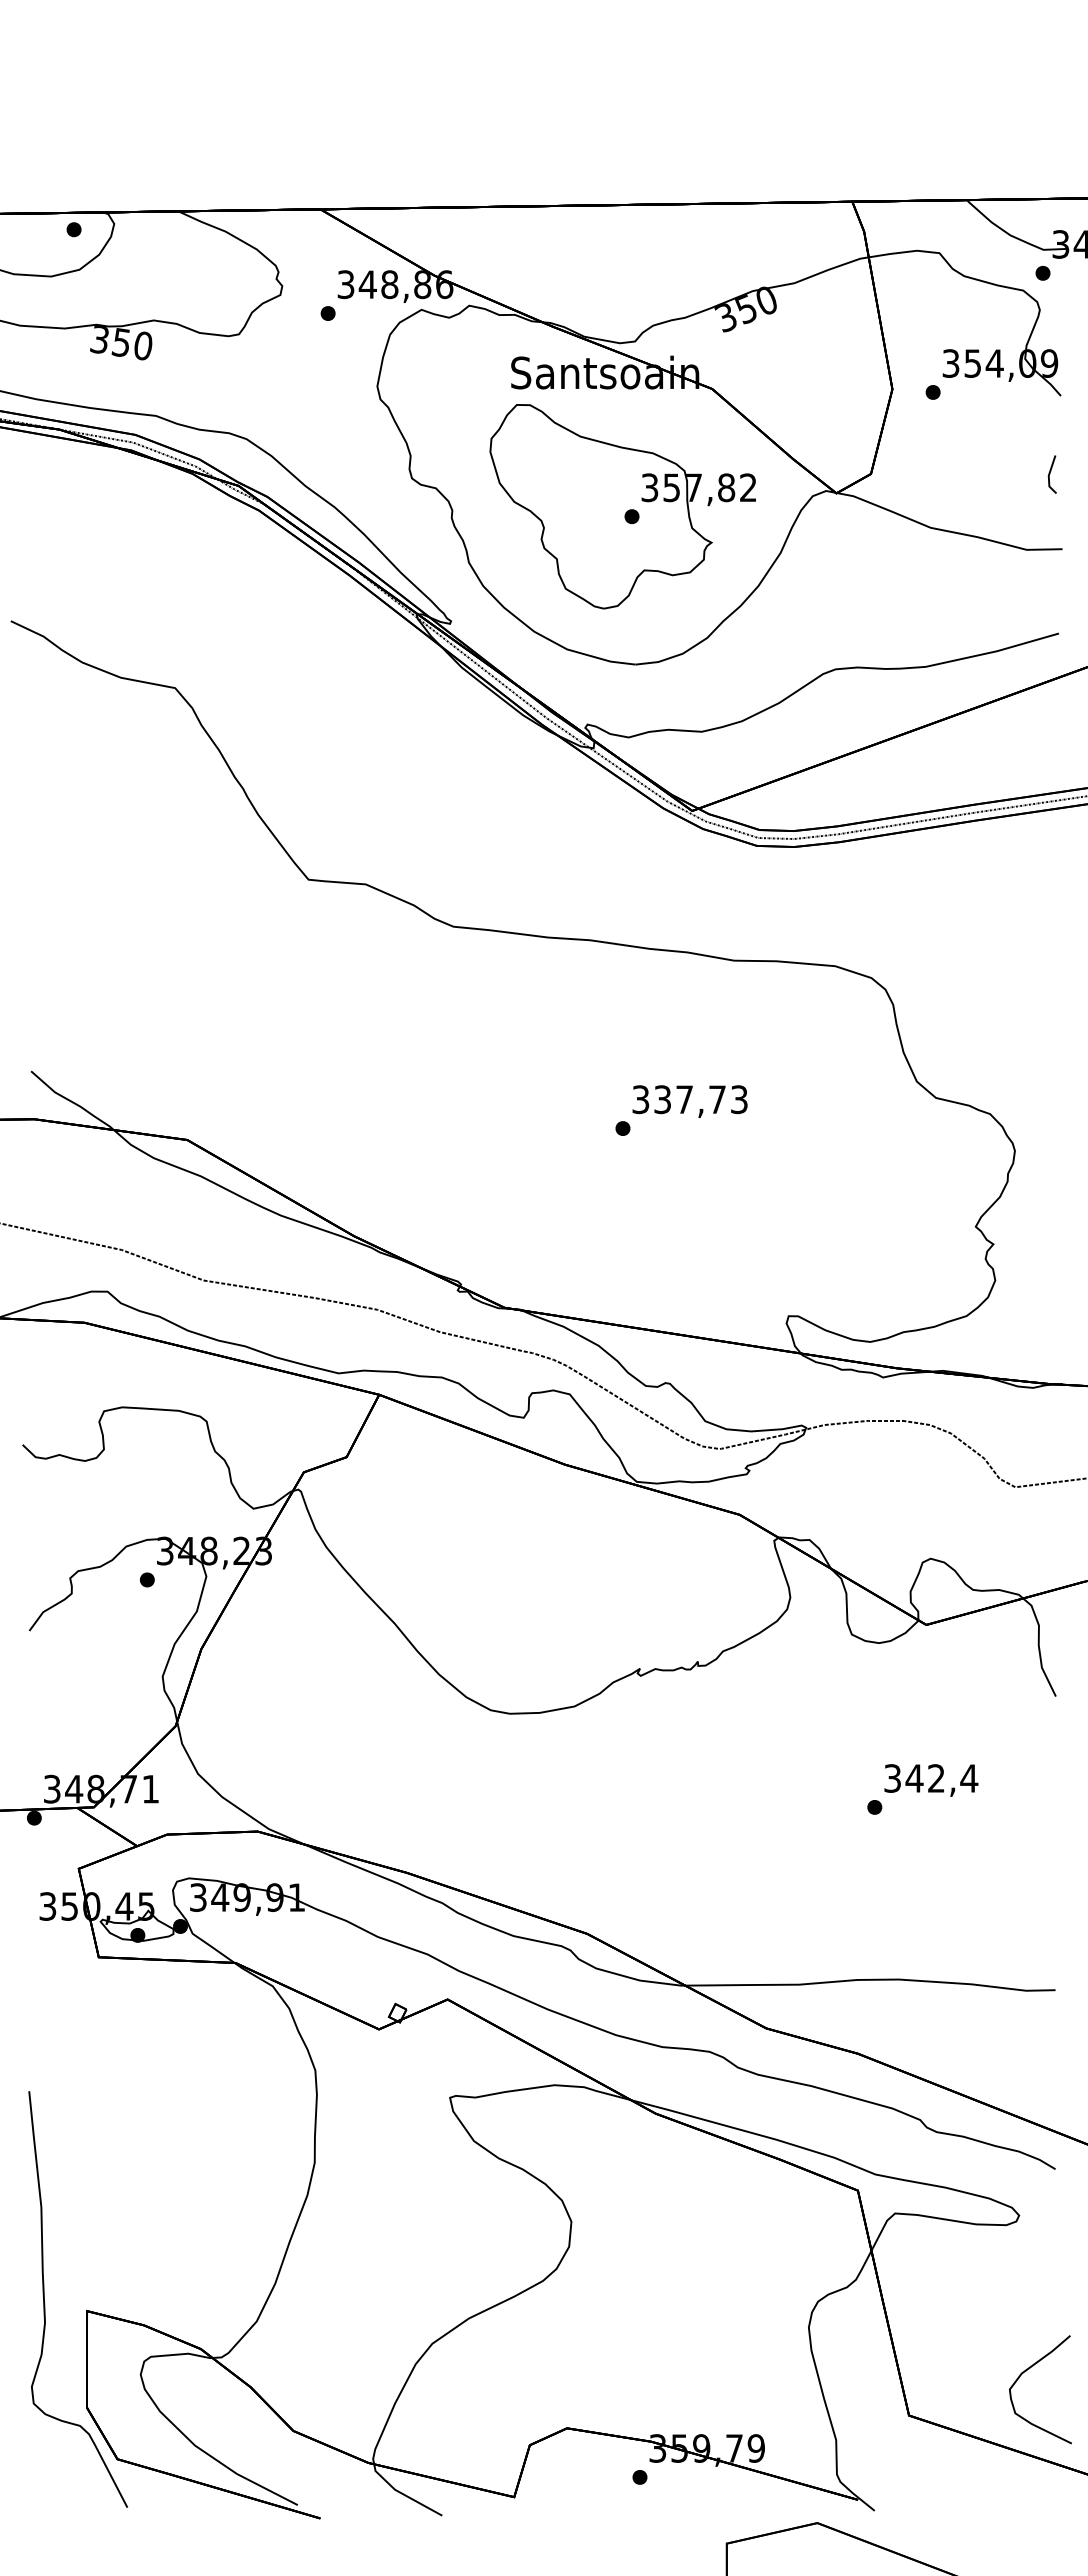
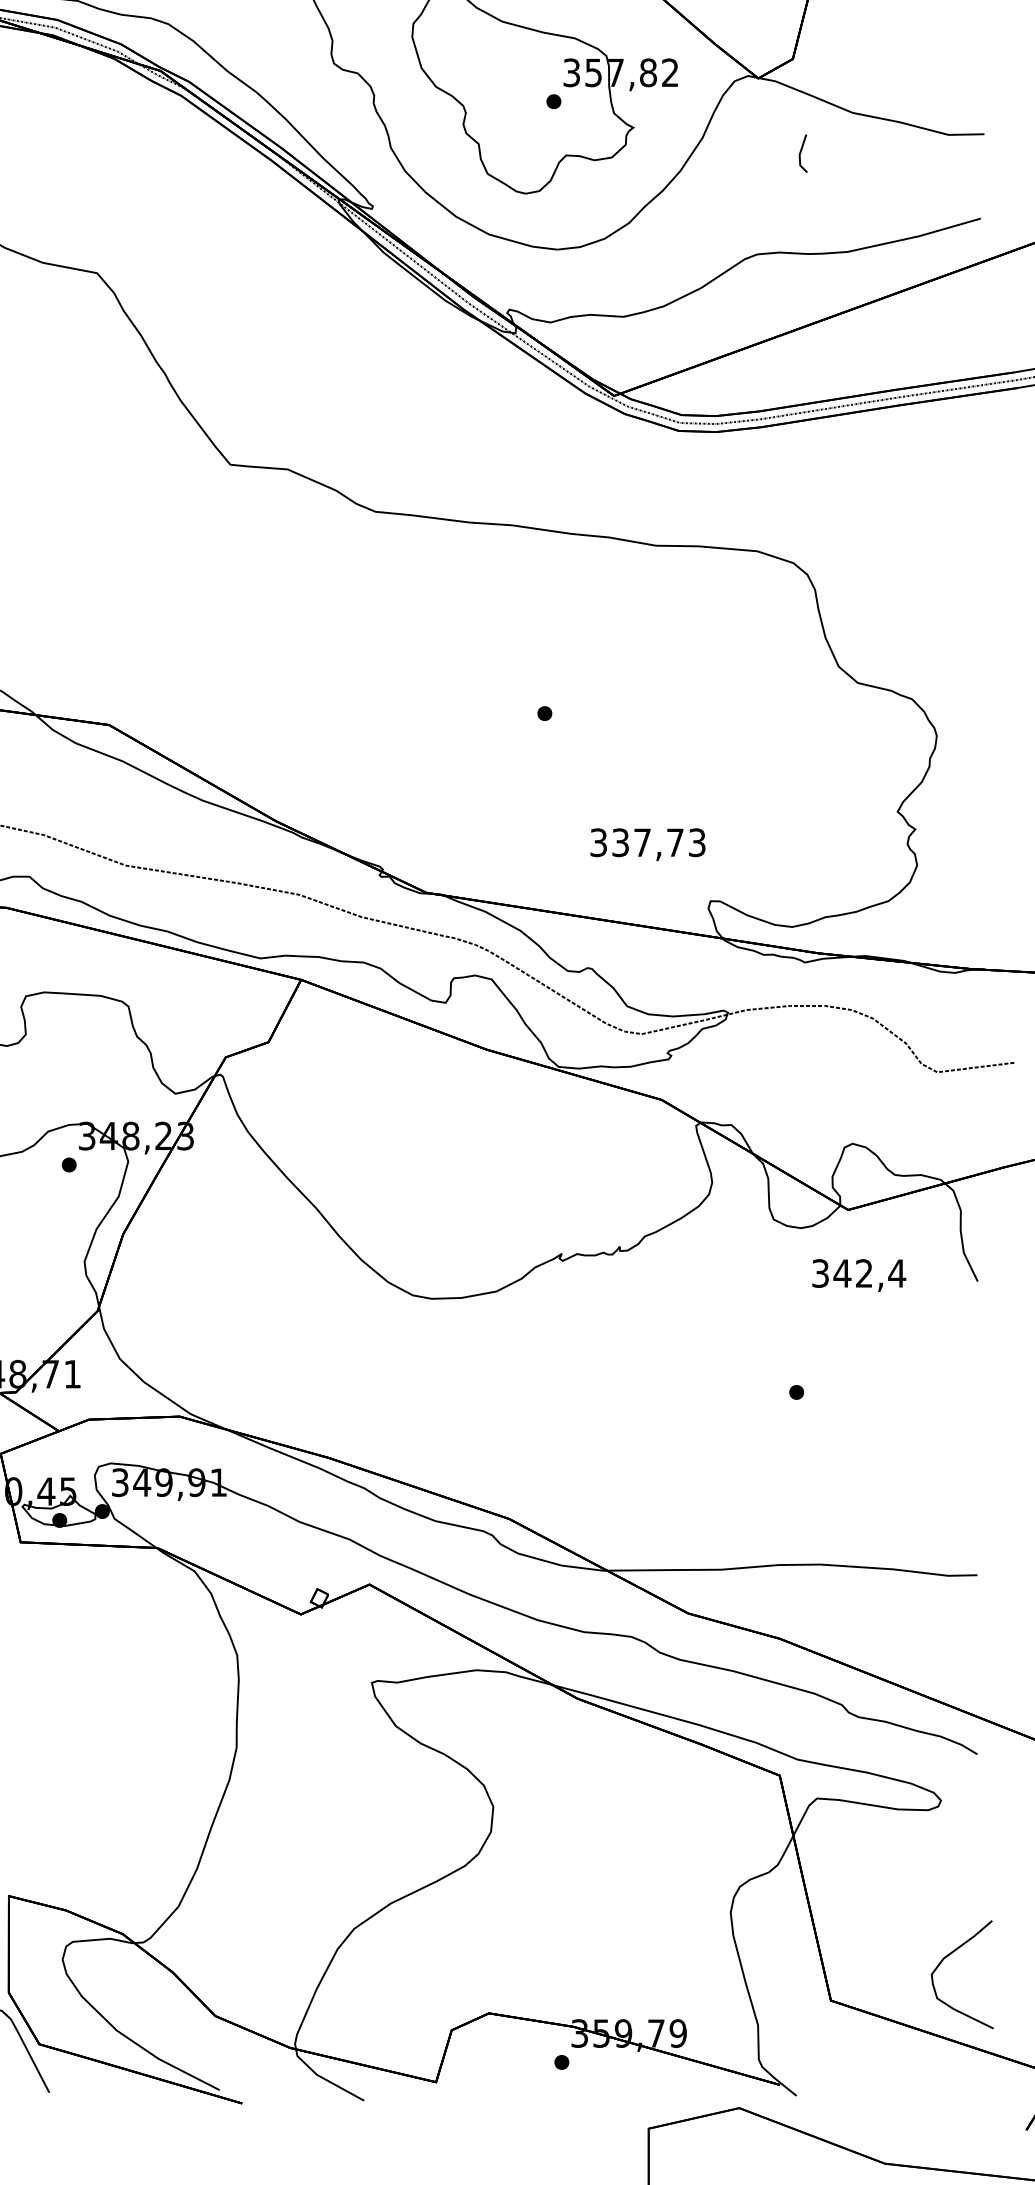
line: (1050, 474) -> (801, 153), moved
text: (689, 1101) -> (647, 844), moved
text: (931, 1780) -> (859, 1275), moved

